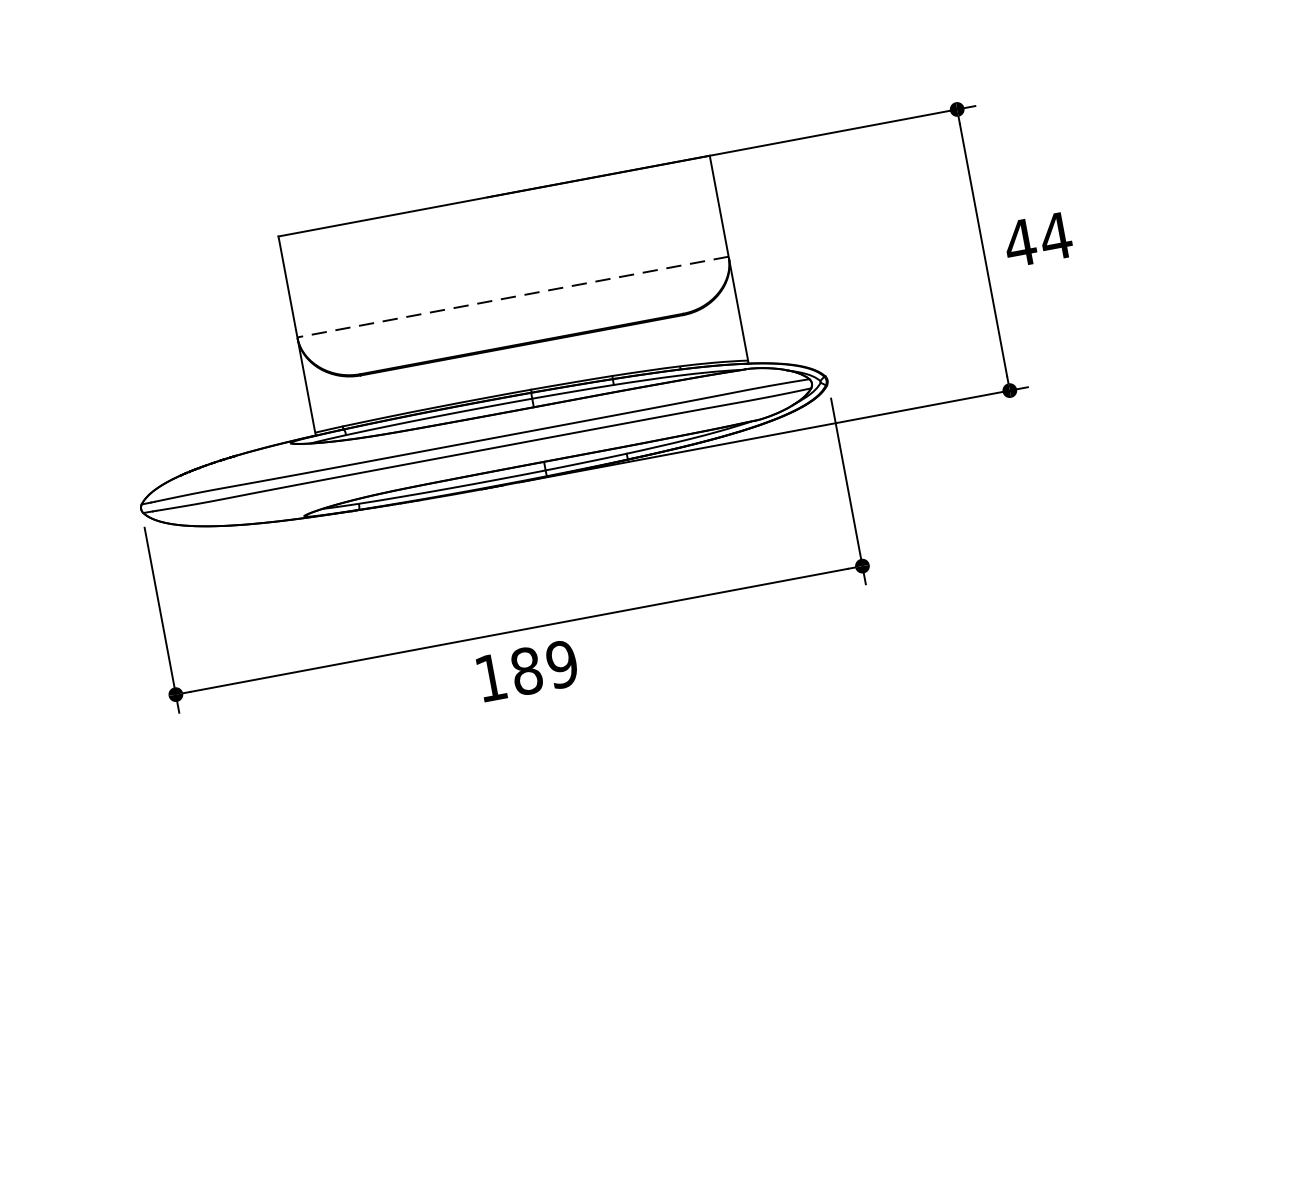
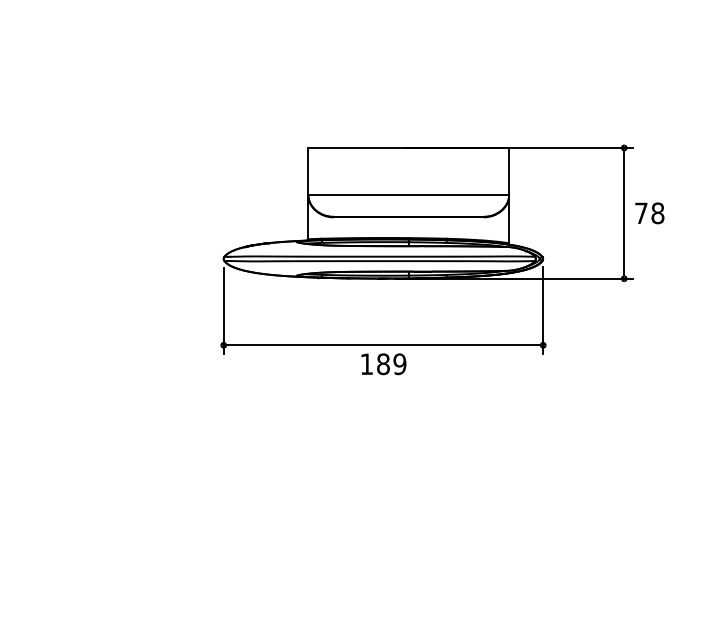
text: (1037, 240) -> (649, 213), 44 -> 78
line: (512, 296) -> (408, 194), dashed -> solid

